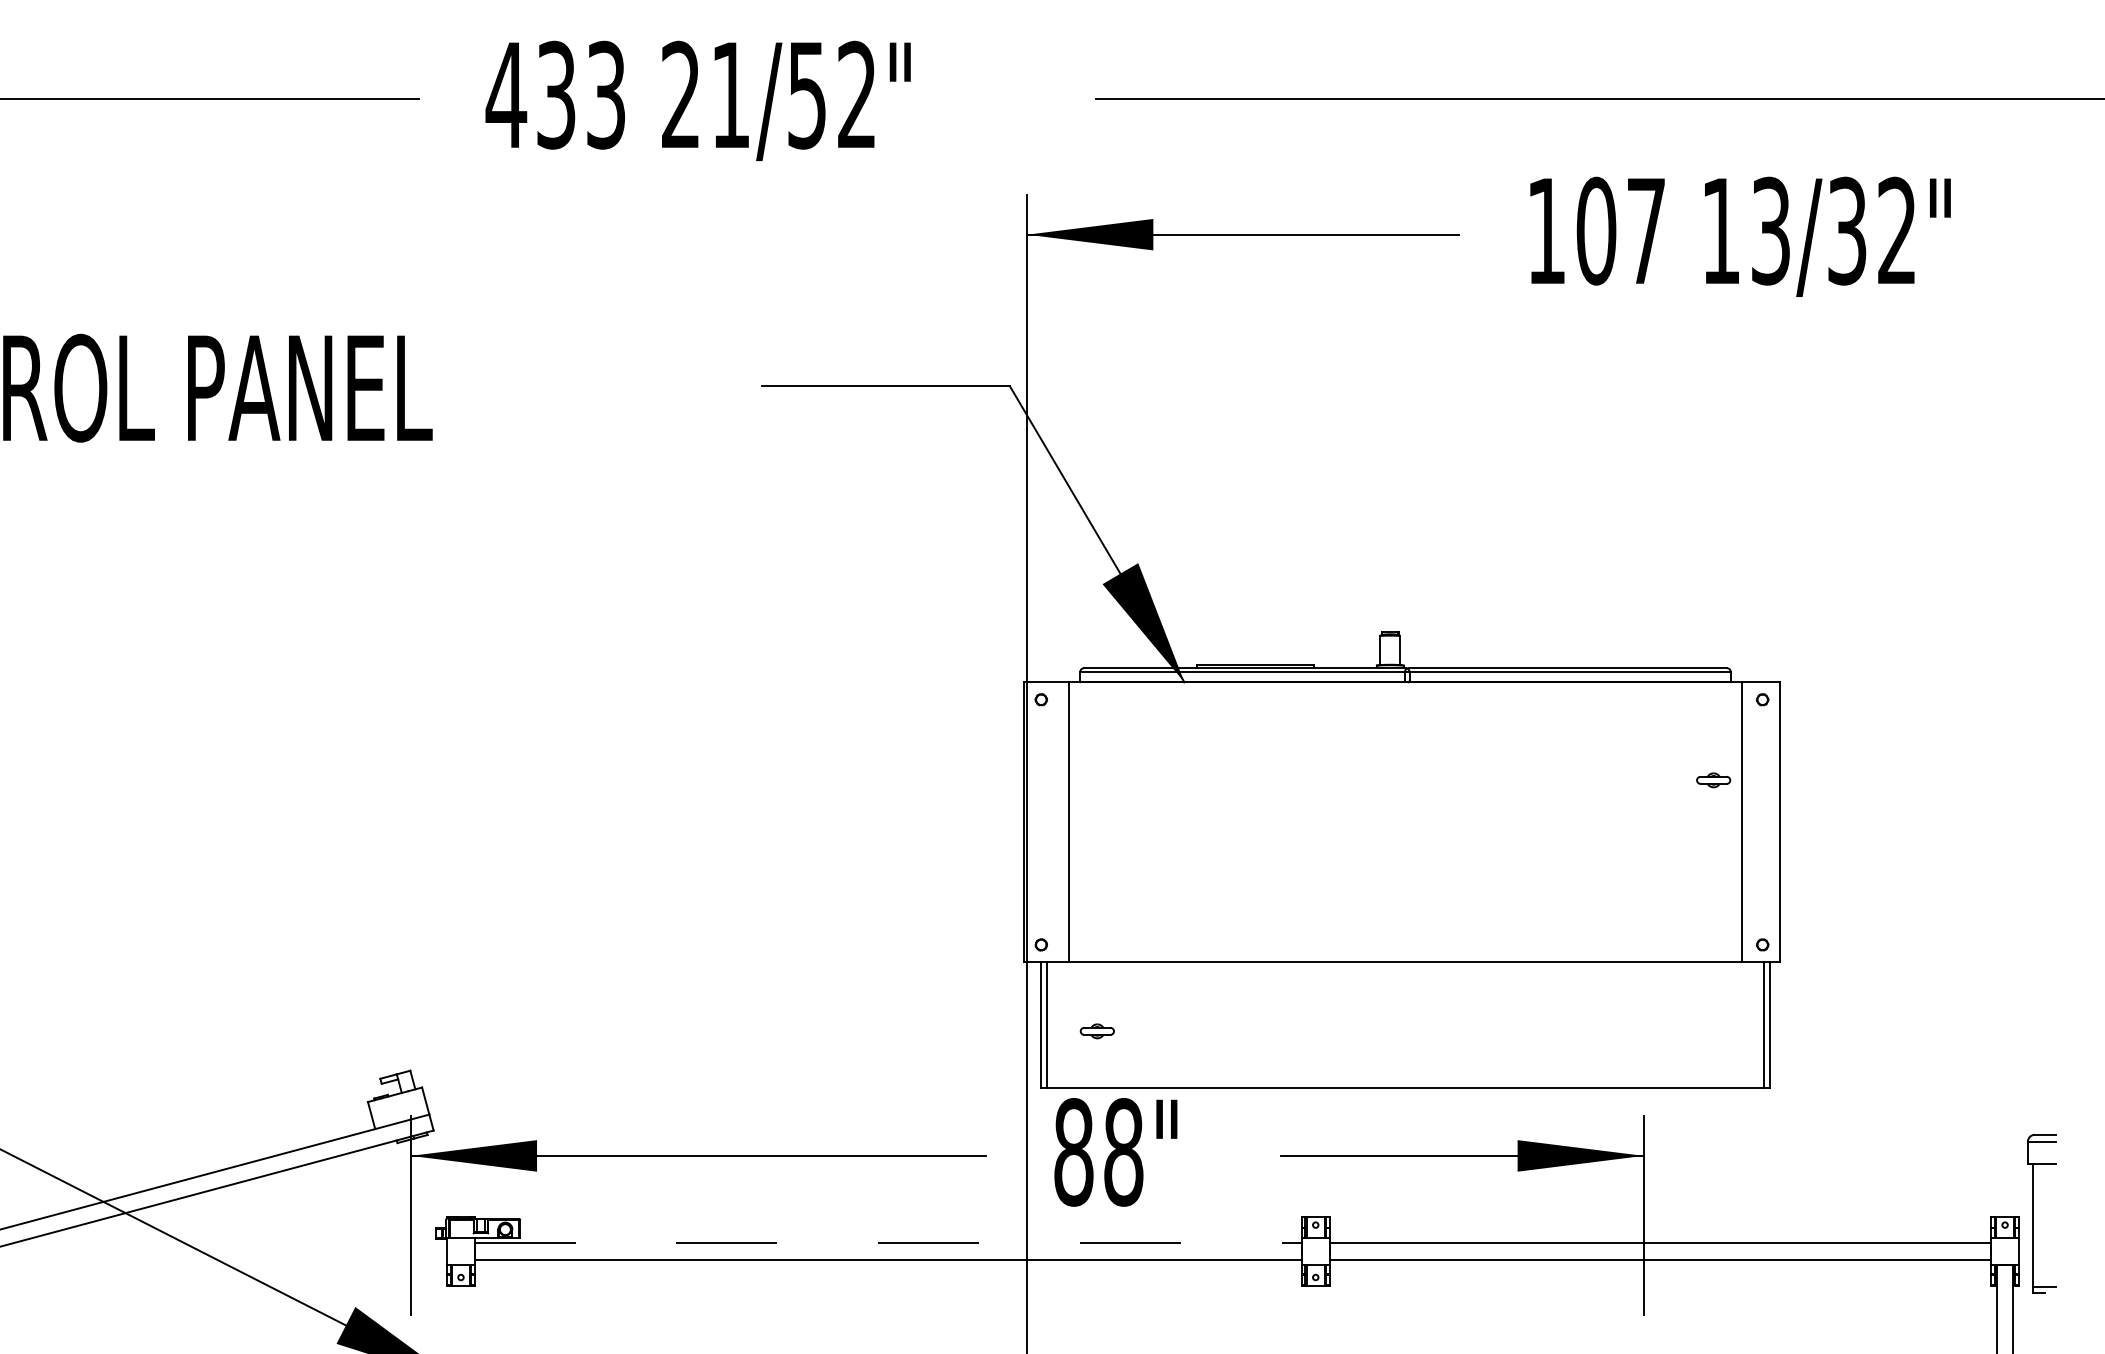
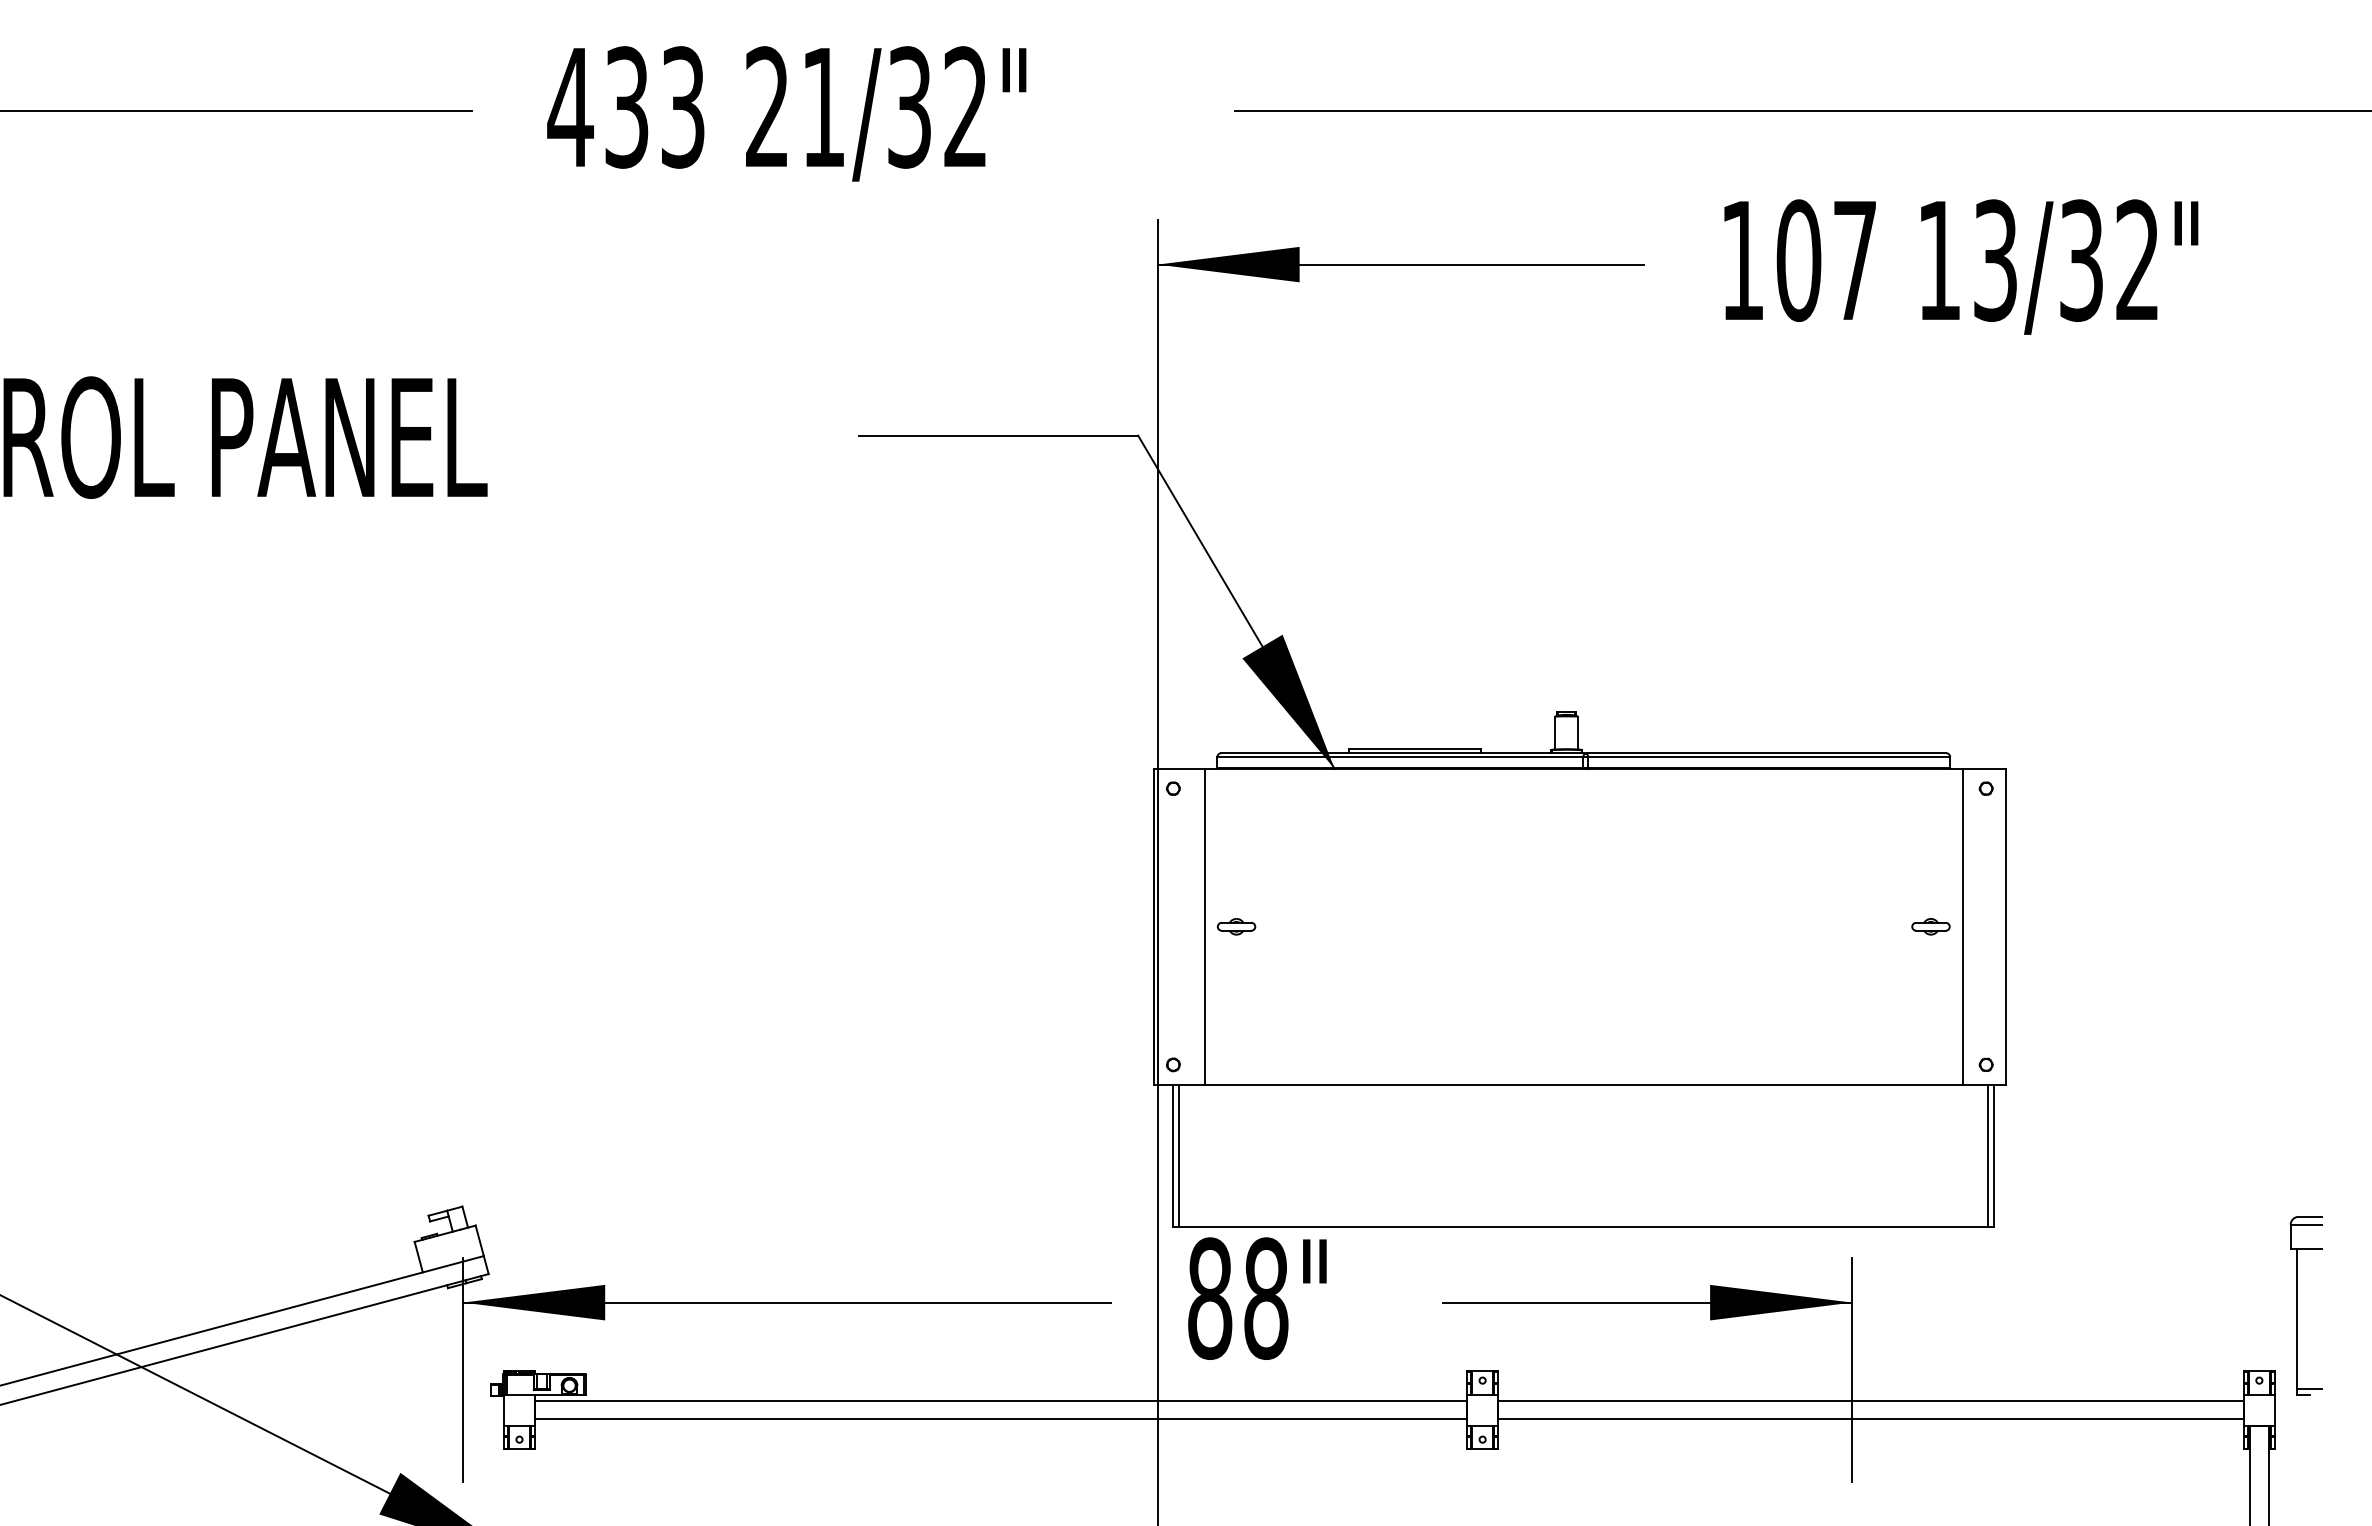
text: (807, 94) -> (909, 106), 21/52" -> 21/32"
part: (1713, 780) -> (1930, 926), moved
part: (1096, 1031) -> (1235, 926), moved
part: (2033, 1213) -> (2297, 1305), moved
line: (888, 1243) -> (1001, 1401), dashed -> solid

